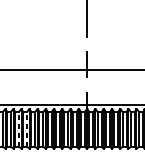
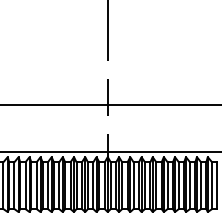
line: (18, 129) -> (14, 185), dashed -> solid
line: (26, 129) -> (25, 185), dashed -> solid

